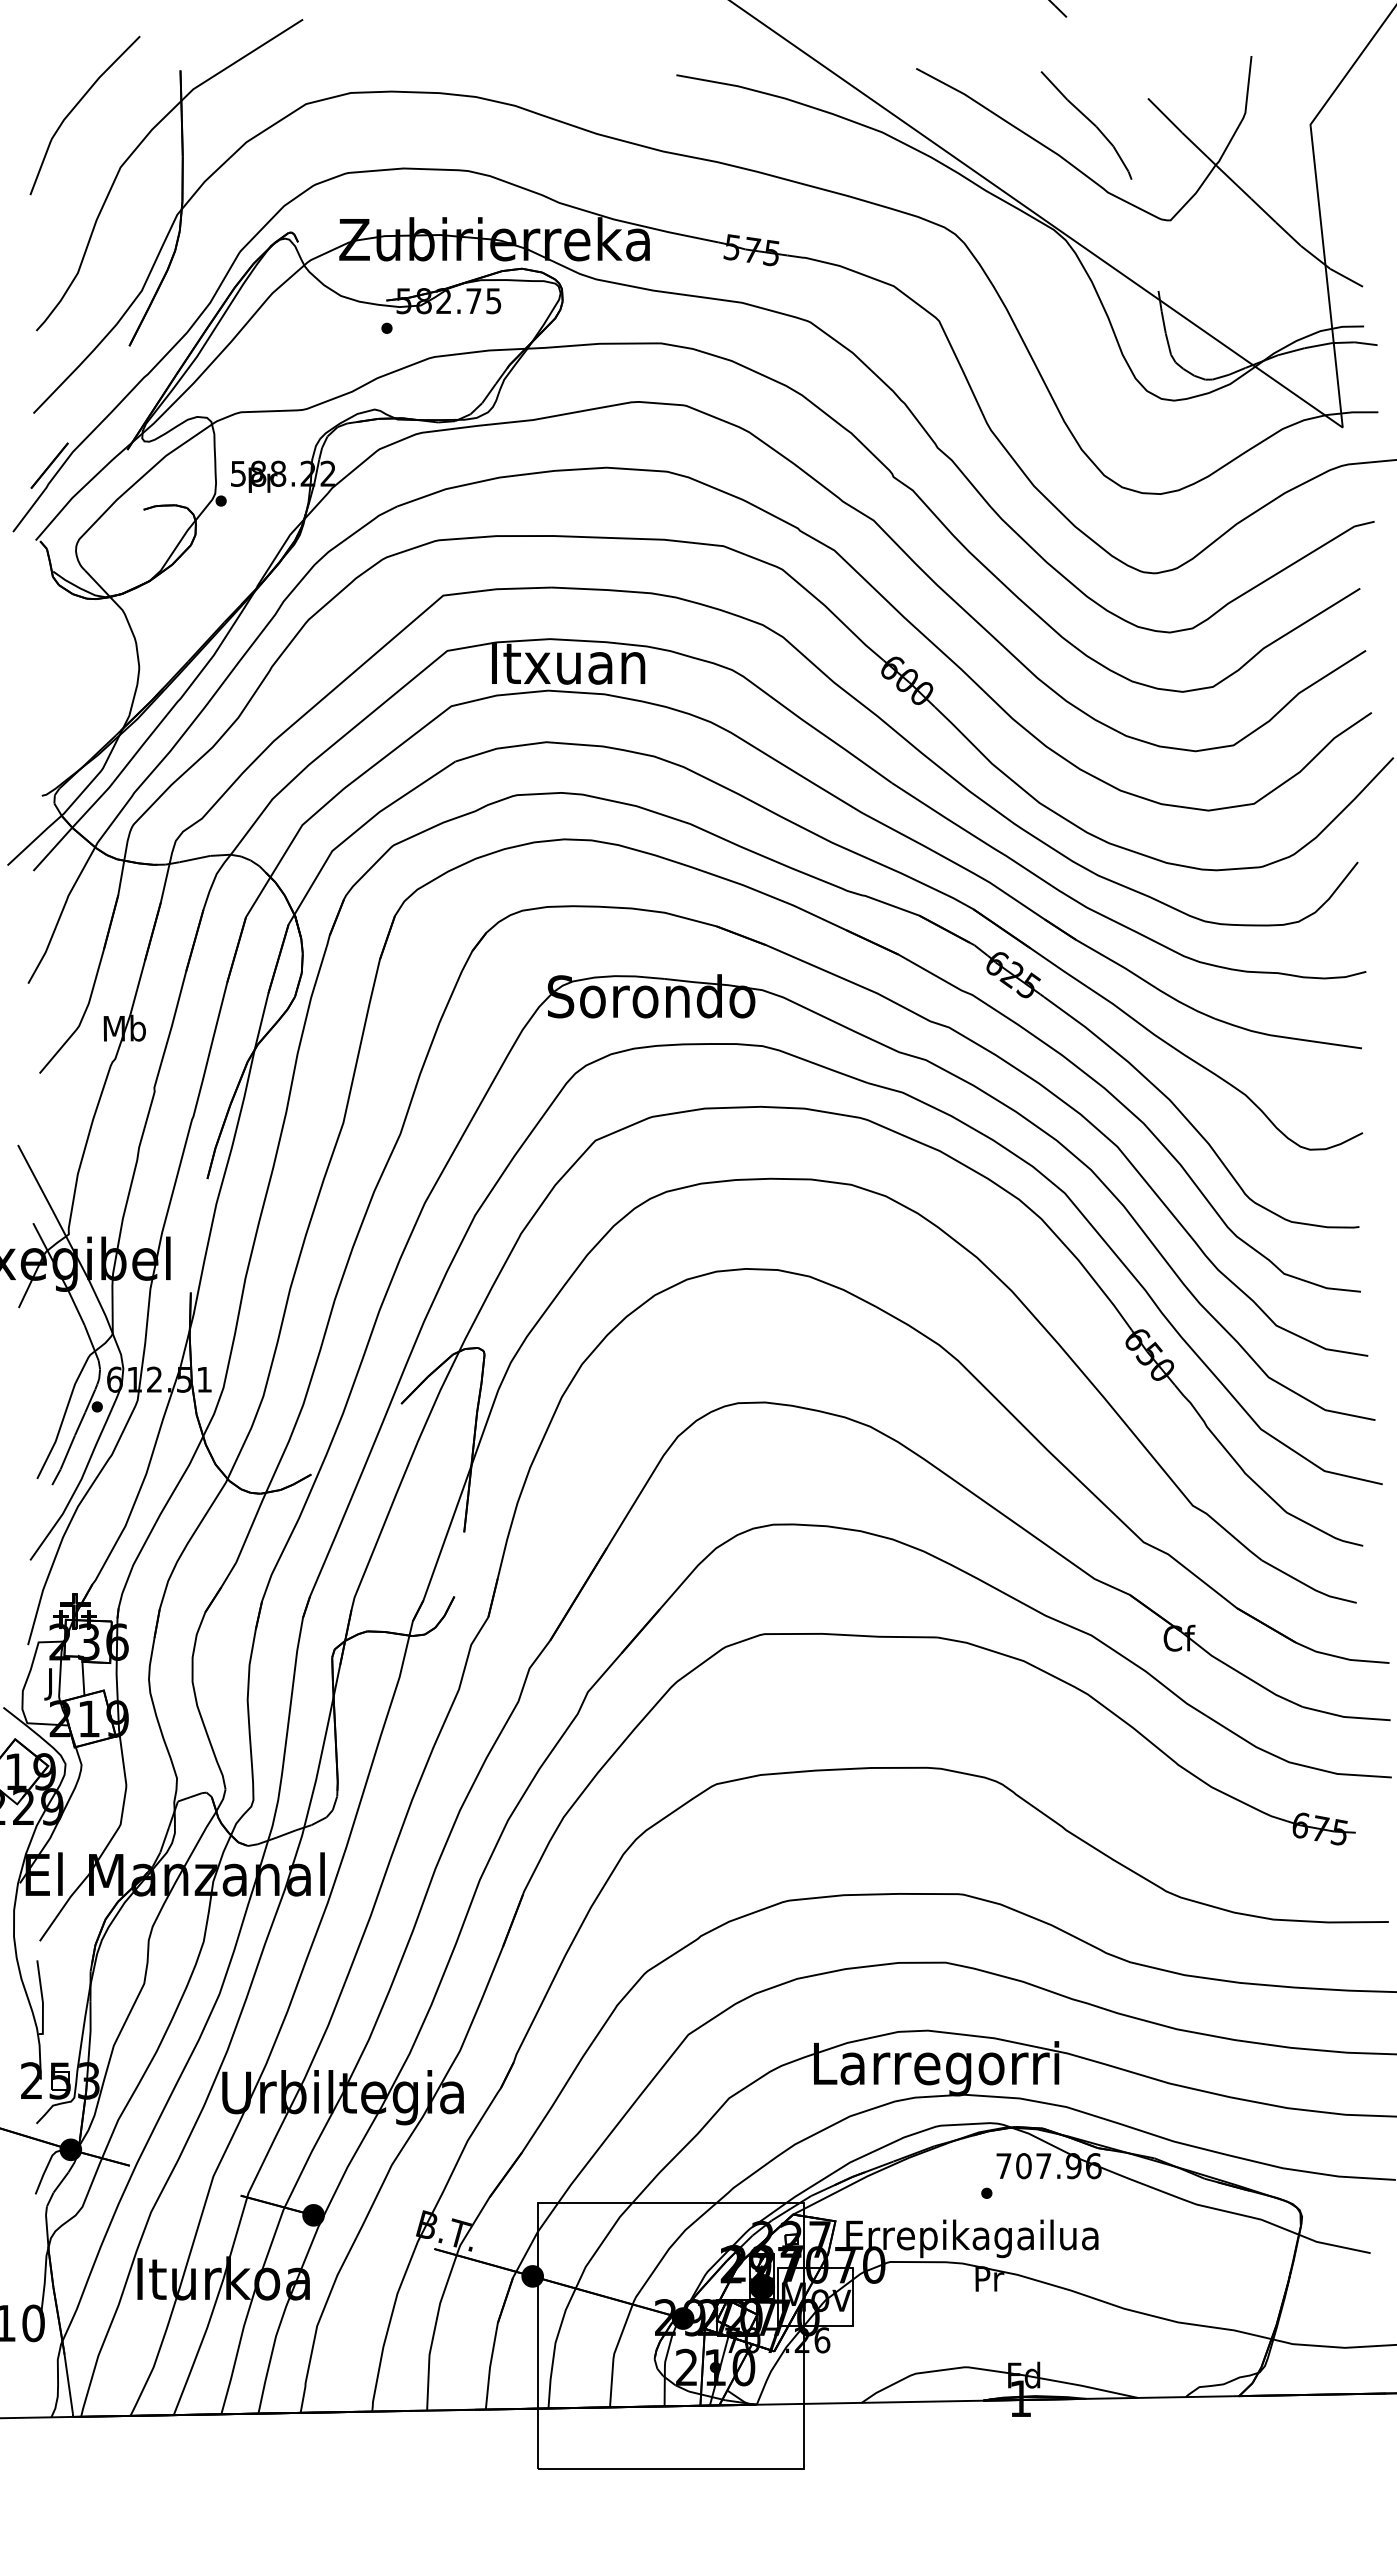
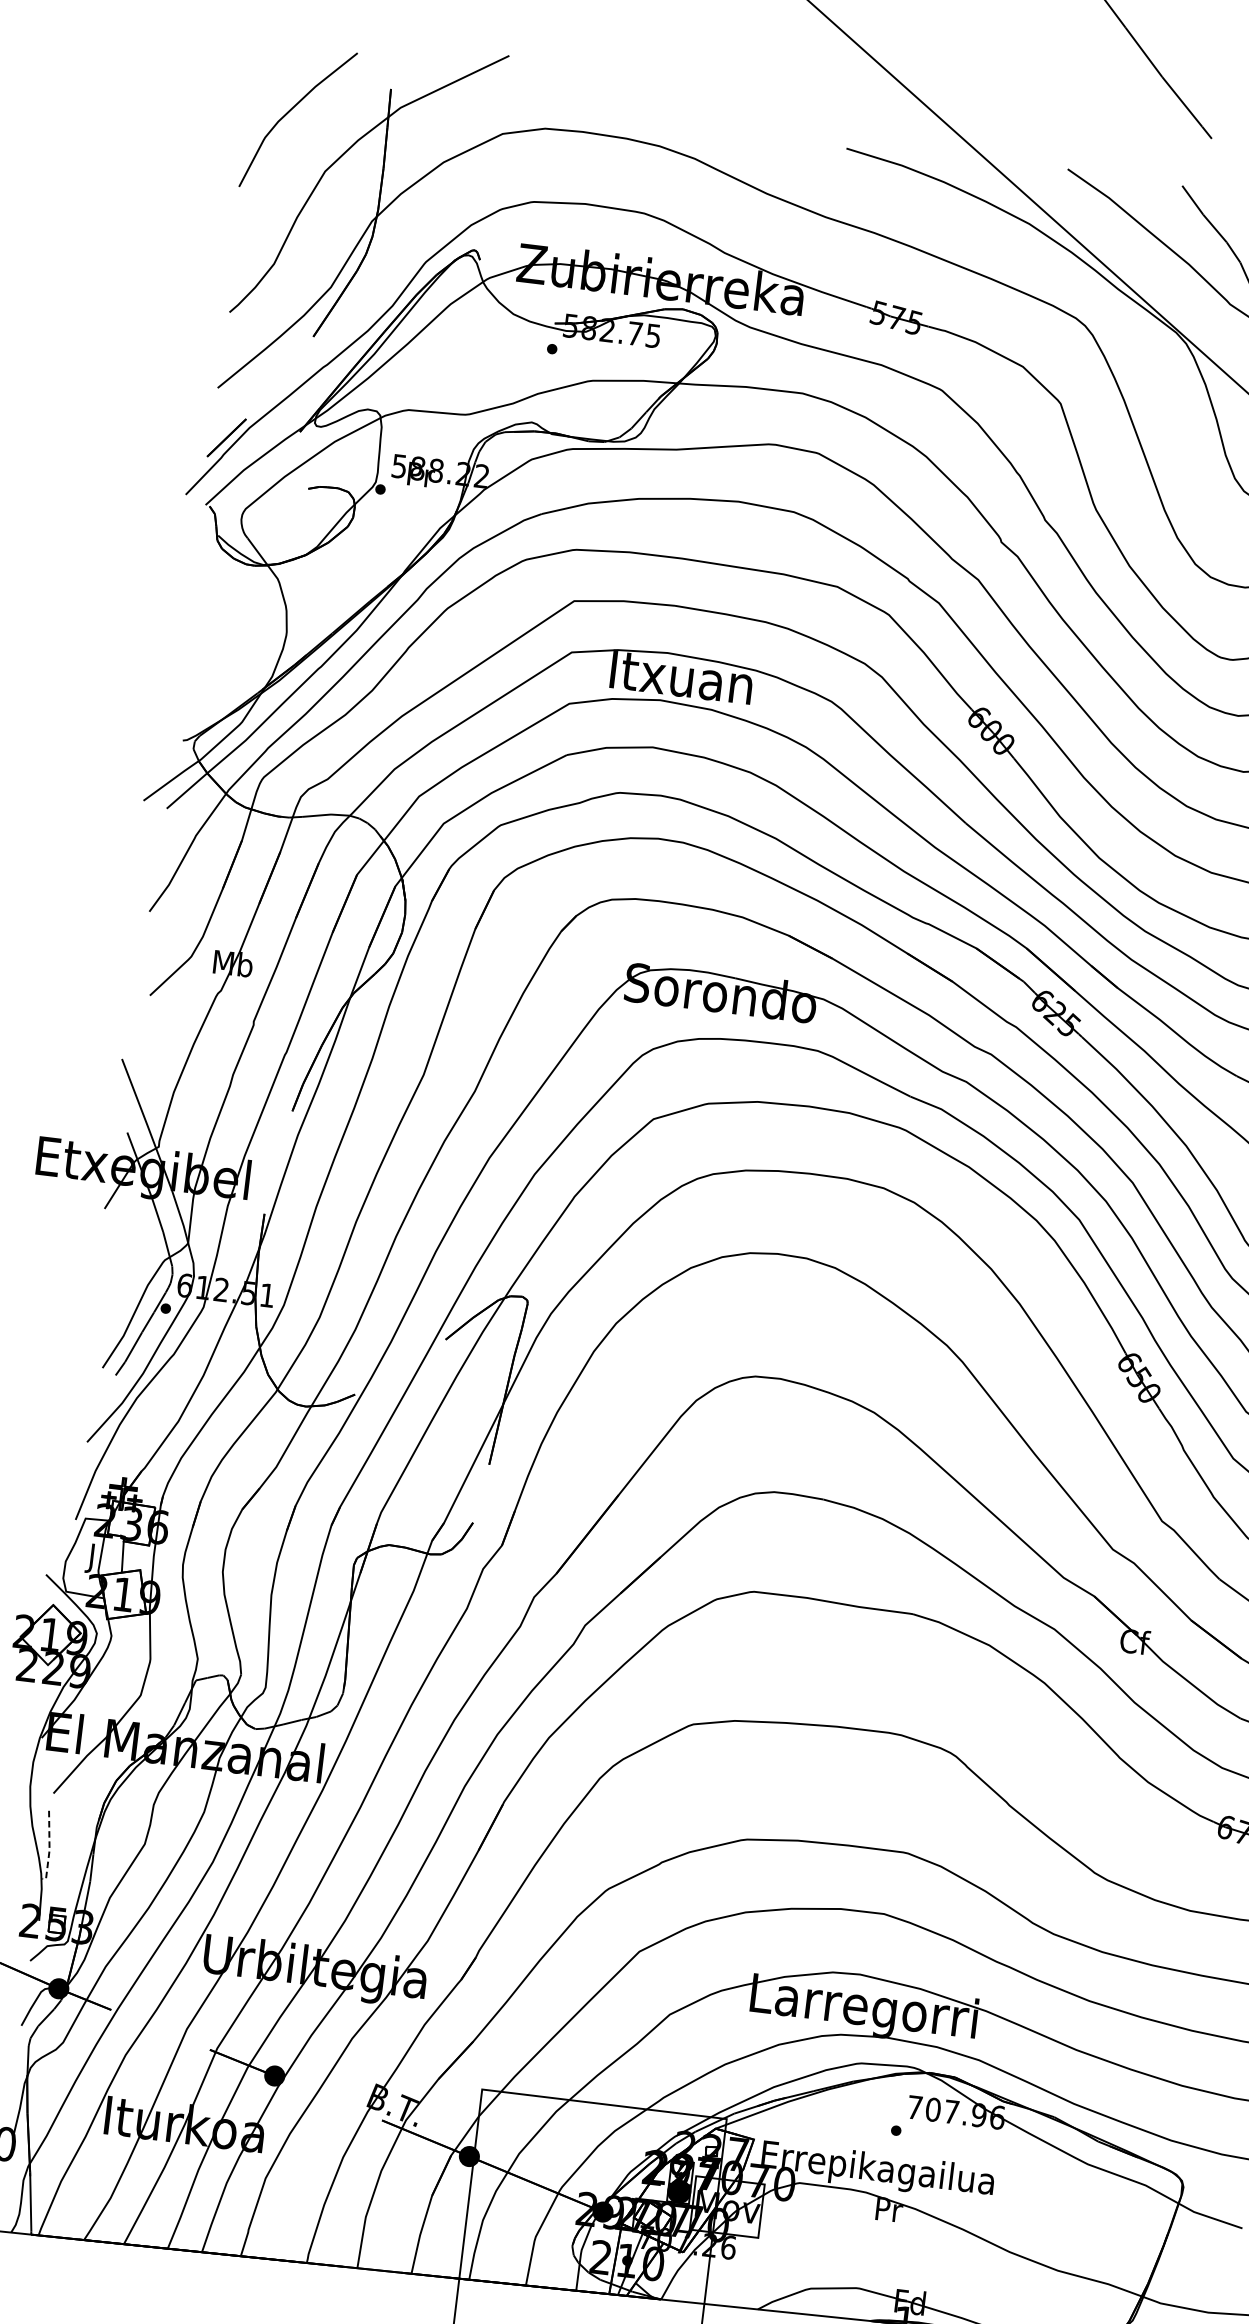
line: (42, 2000) -> (49, 1848), solid -> dashed

